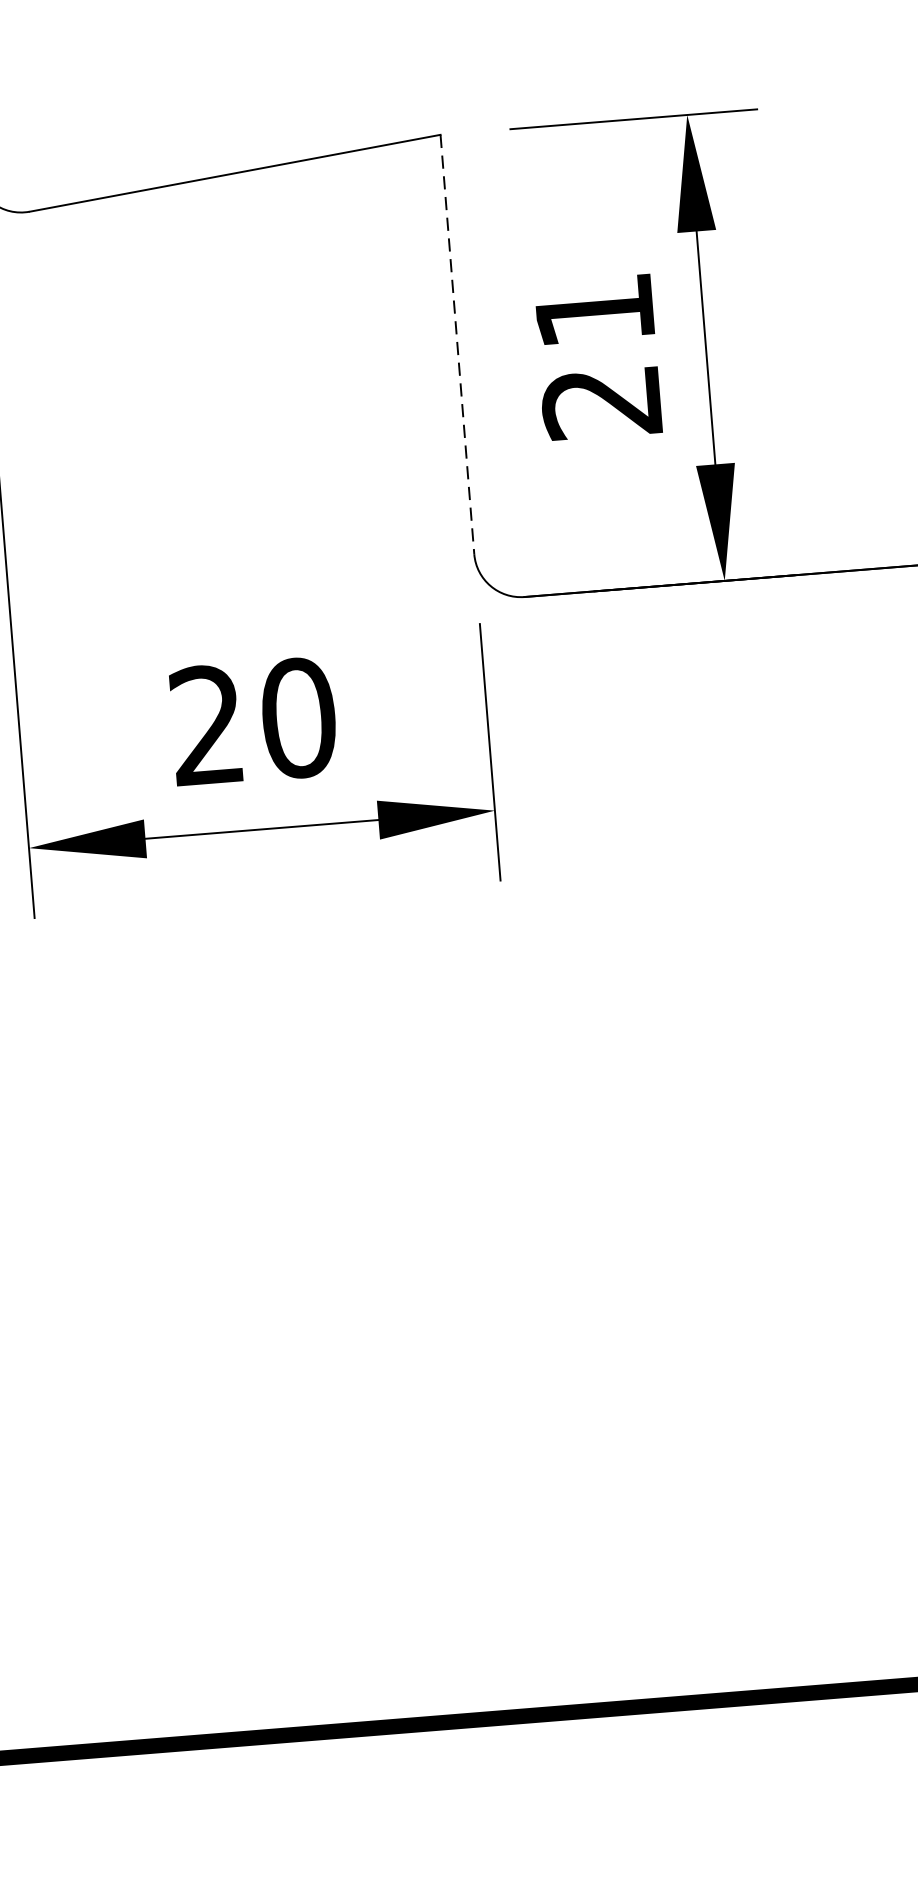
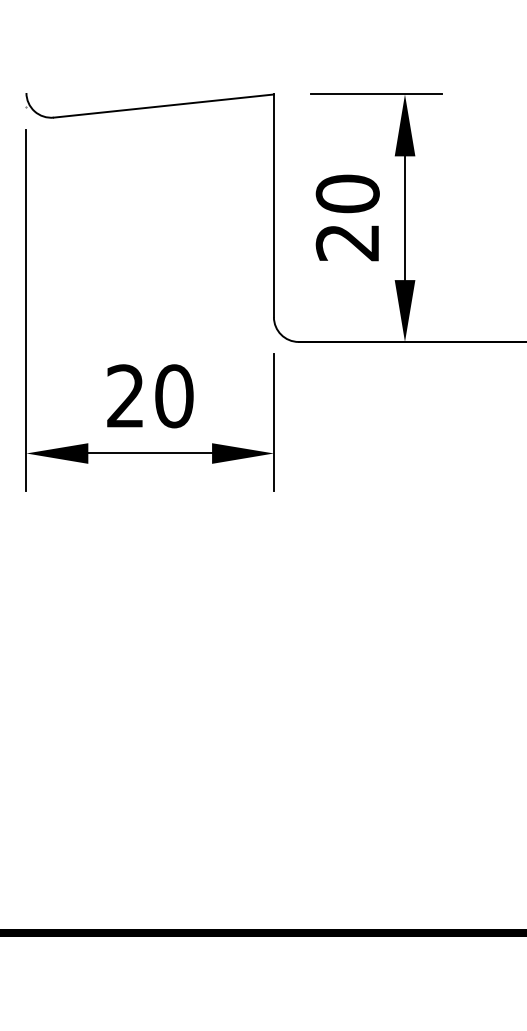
text: (594, 310) -> (347, 193), 21 -> 20
line: (456, 345) -> (273, 206), dashed -> solid

